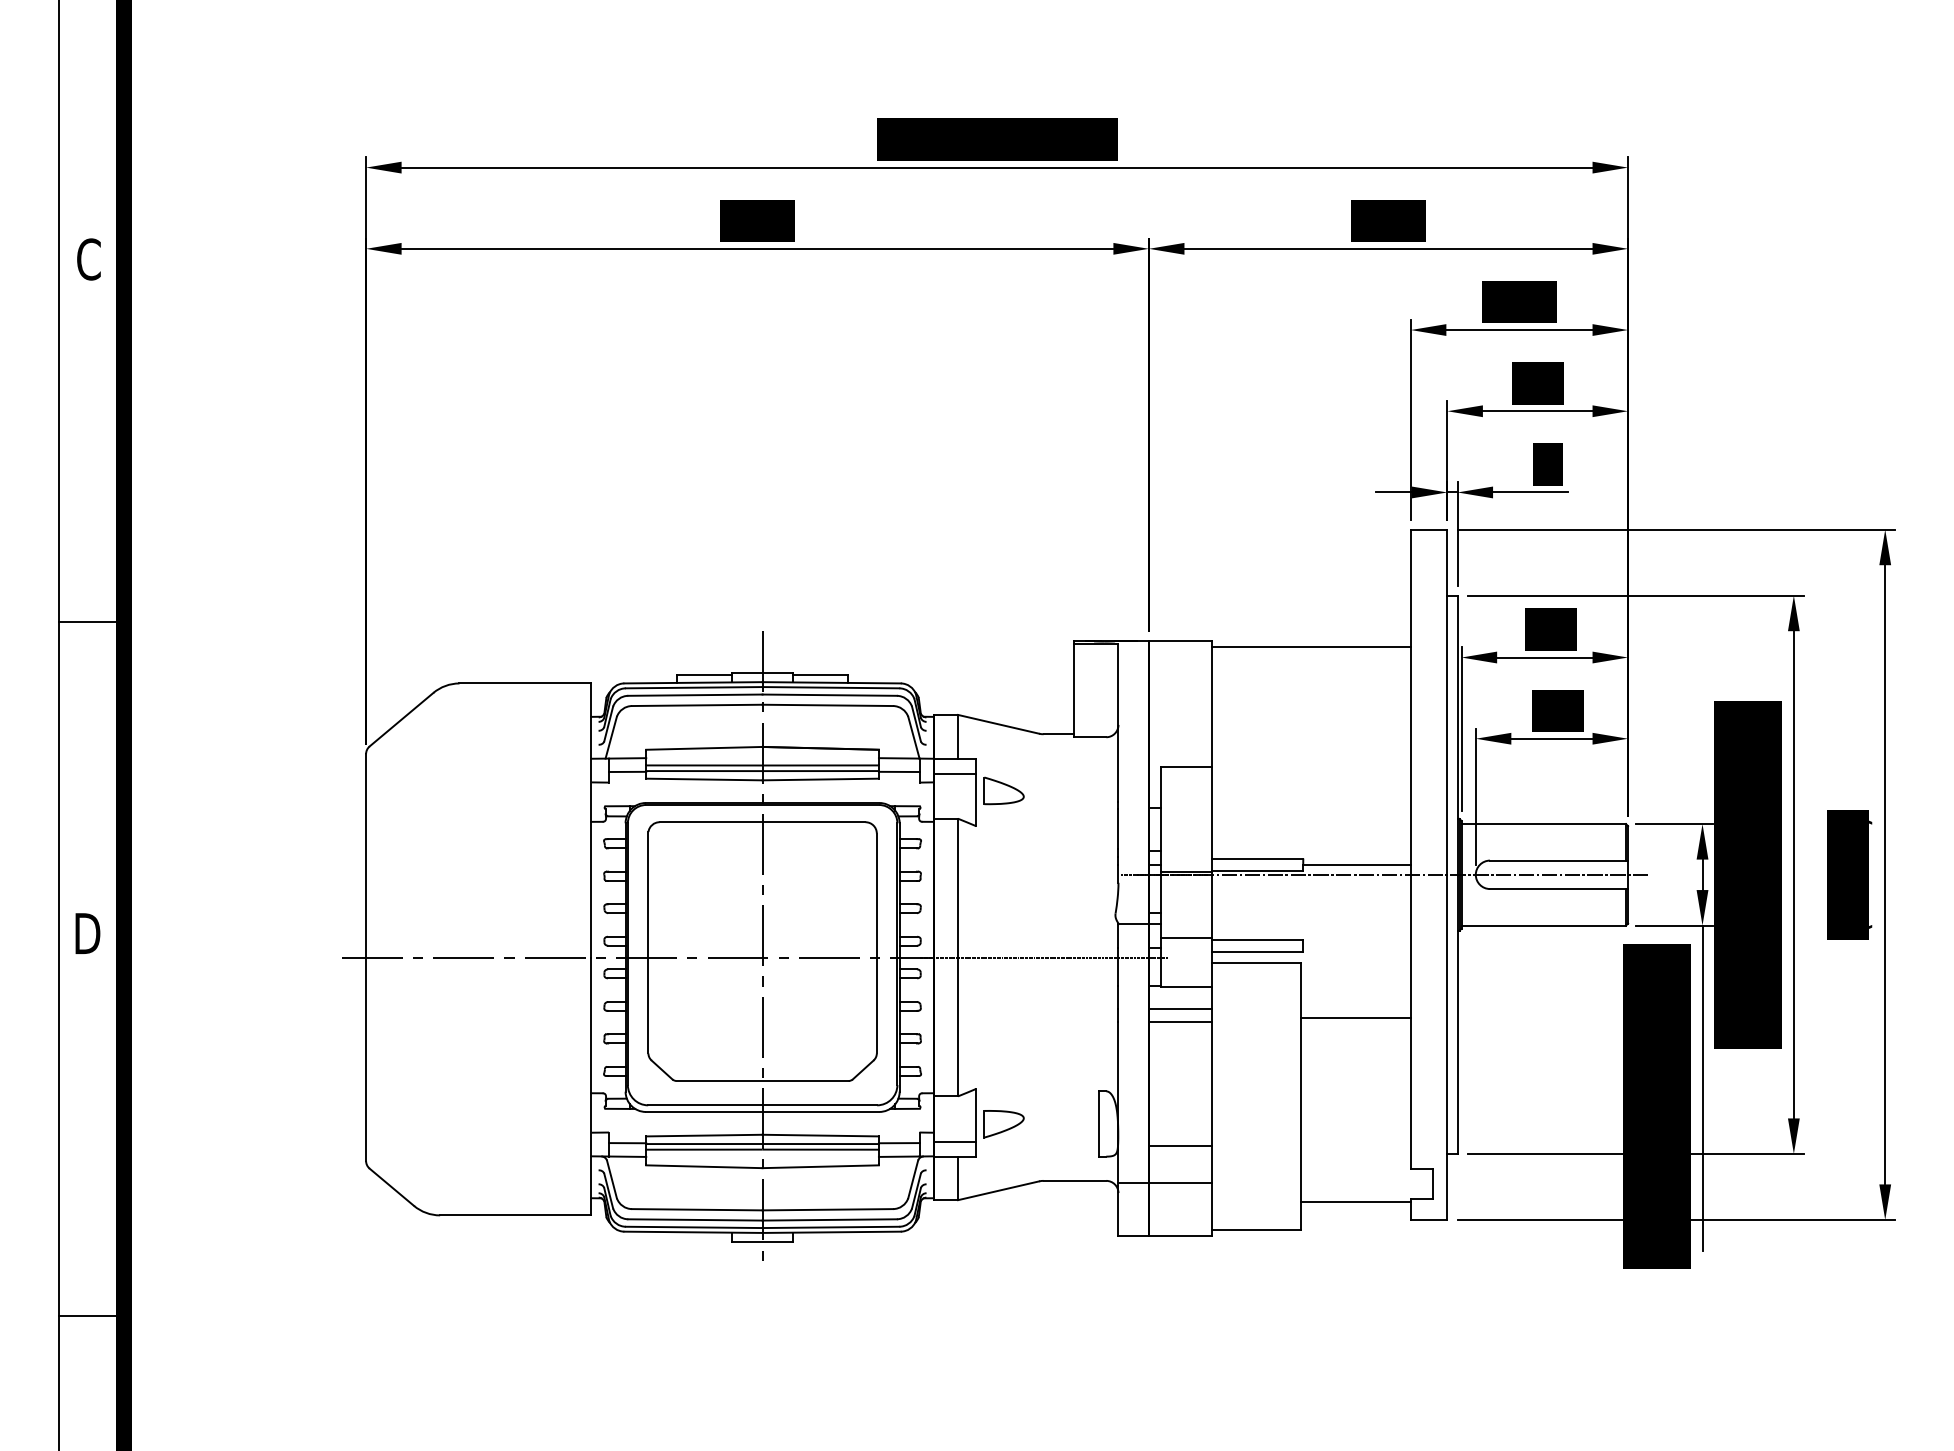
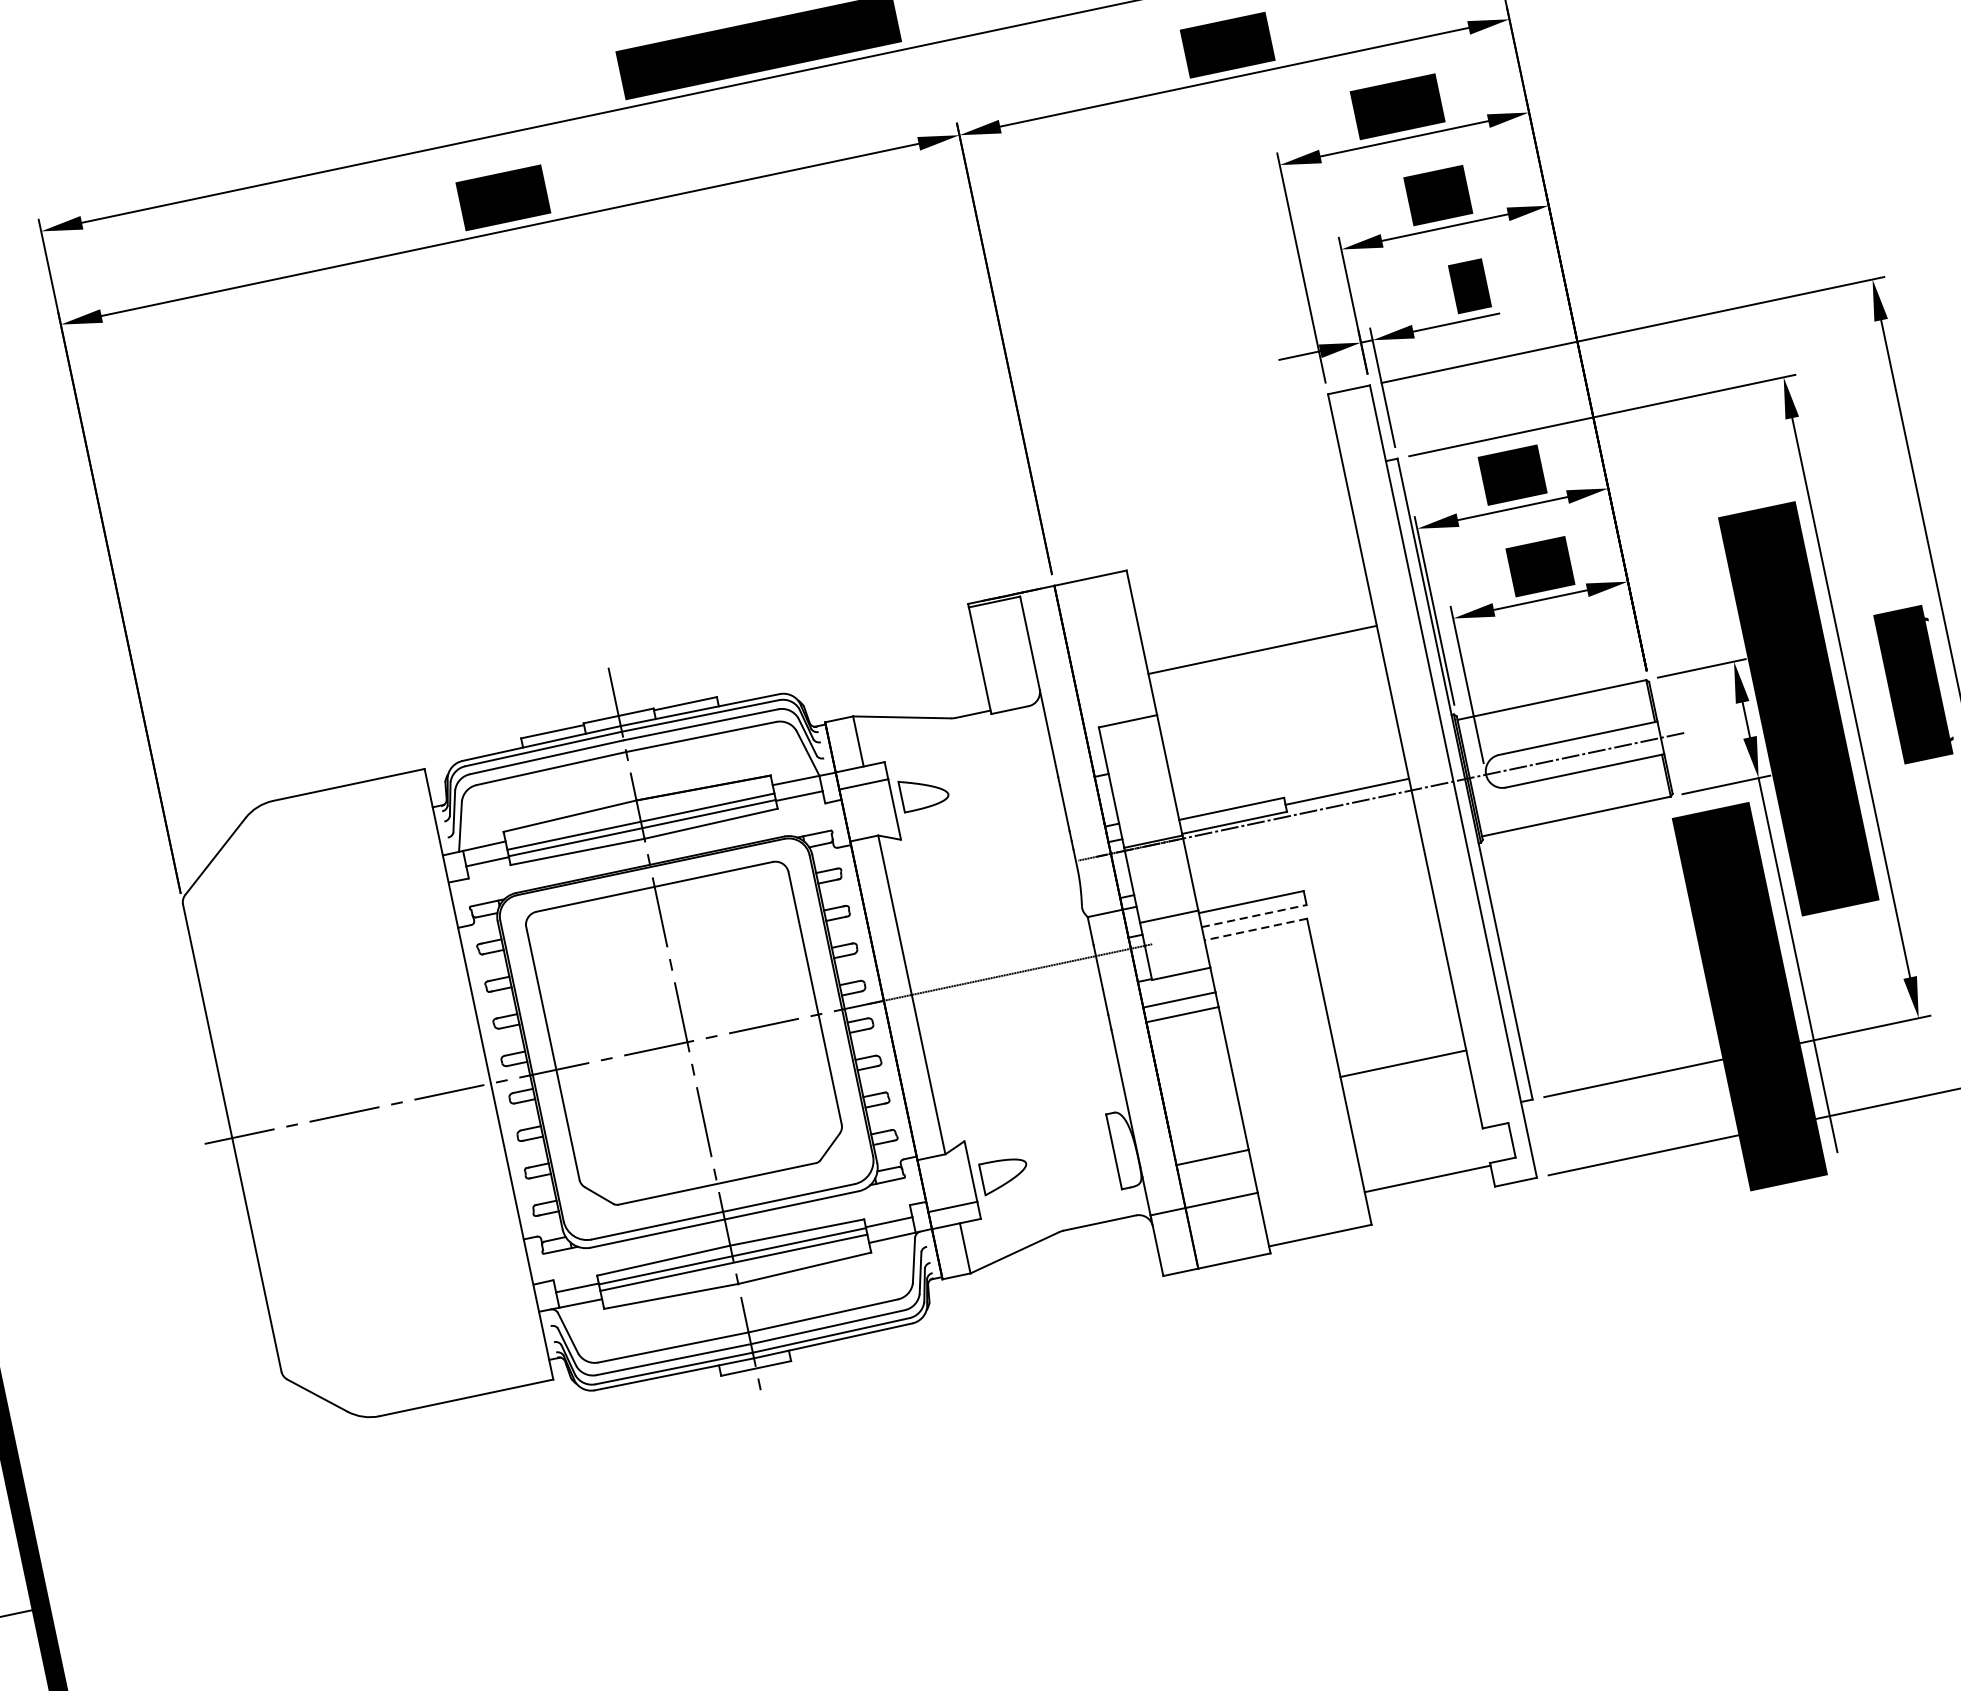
line: (1310, 647) -> (1261, 650), moved
line: (1257, 951) -> (1254, 915), solid -> dashed
line: (1256, 963) -> (1255, 929), solid -> dashed
line: (1355, 1018) -> (1402, 1064), moved

